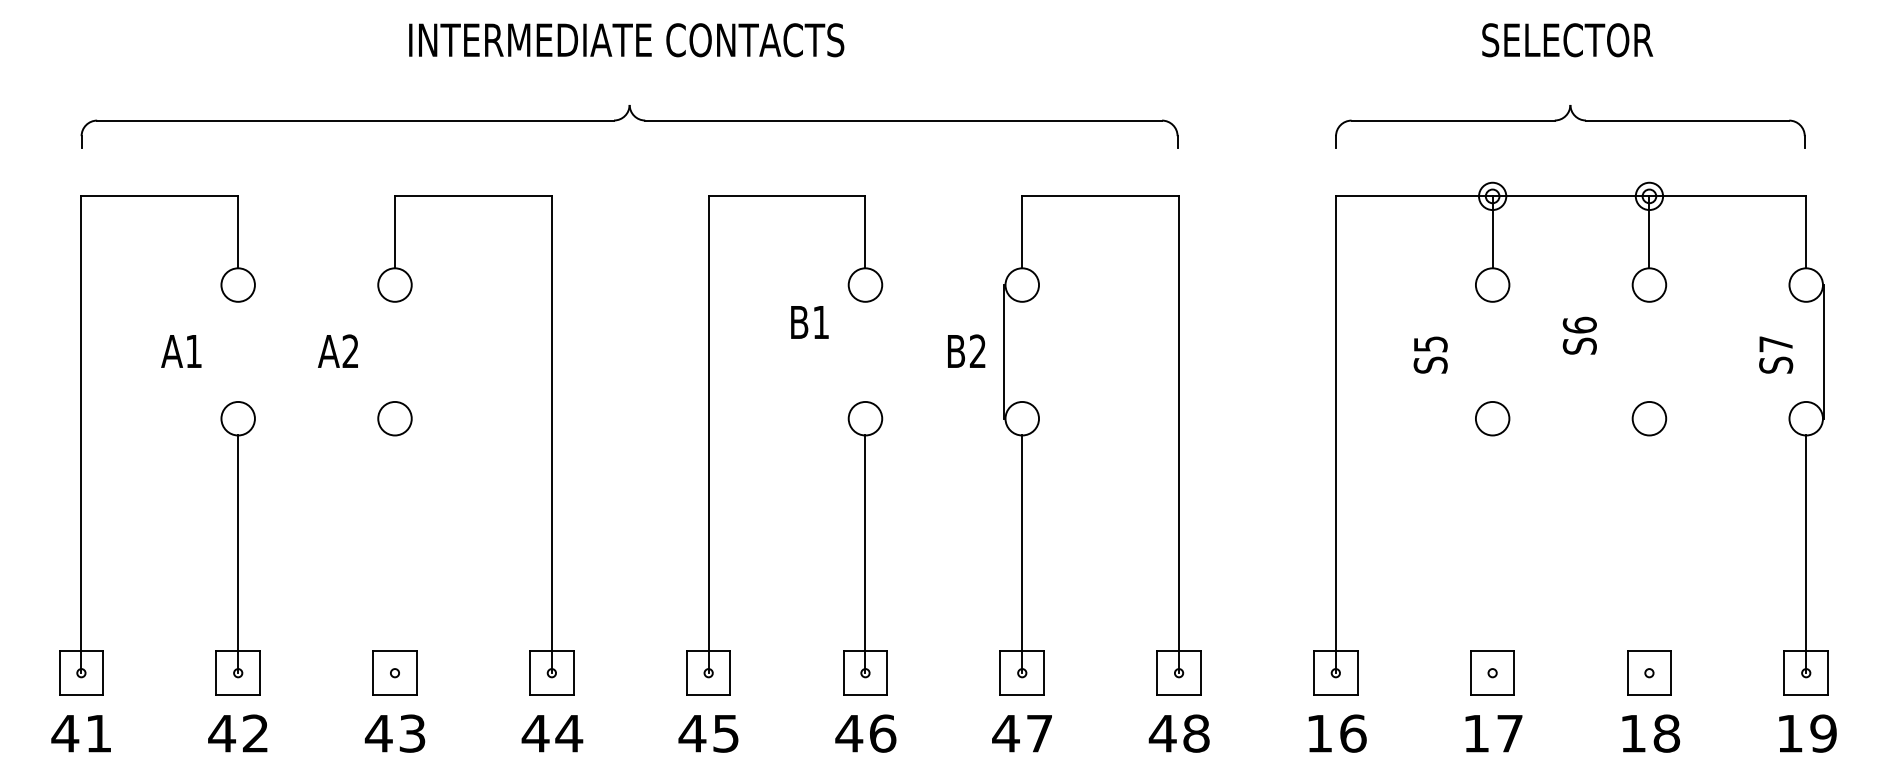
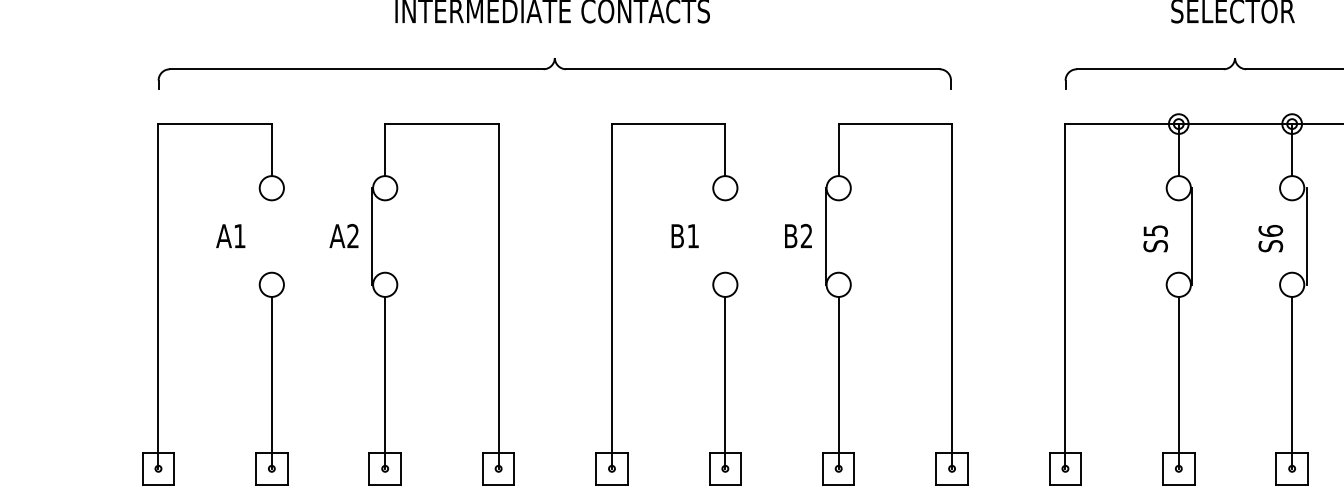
text: (809, 322) -> (684, 236), moved
text: (1579, 335) -> (1270, 238), moved
line: (377, 351) -> (372, 236), added
line: (1510, 351) -> (1191, 236), added
line: (1669, 351) -> (1306, 236), added
text: (1430, 354) -> (1155, 238), moved
line: (395, 554) -> (385, 383), added
line: (1492, 554) -> (1178, 383), added
line: (1649, 554) -> (1292, 383), added

